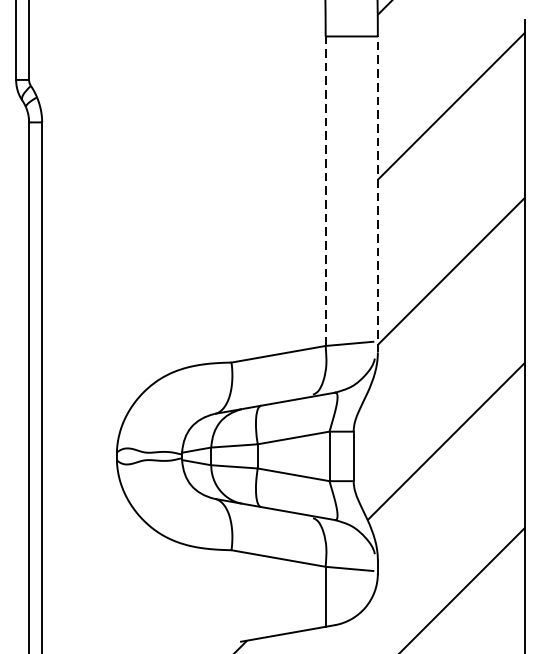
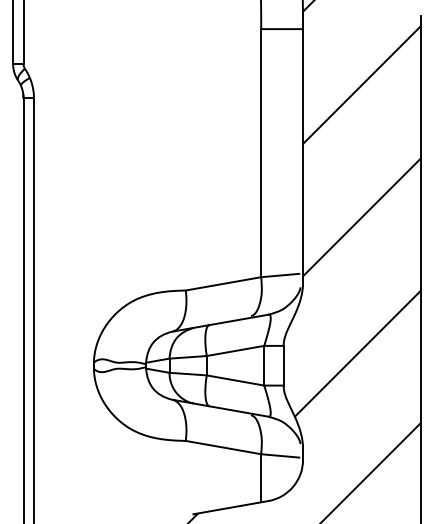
line: (326, 190) -> (261, 152), dashed -> solid
line: (378, 194) -> (303, 155), dashed -> solid

